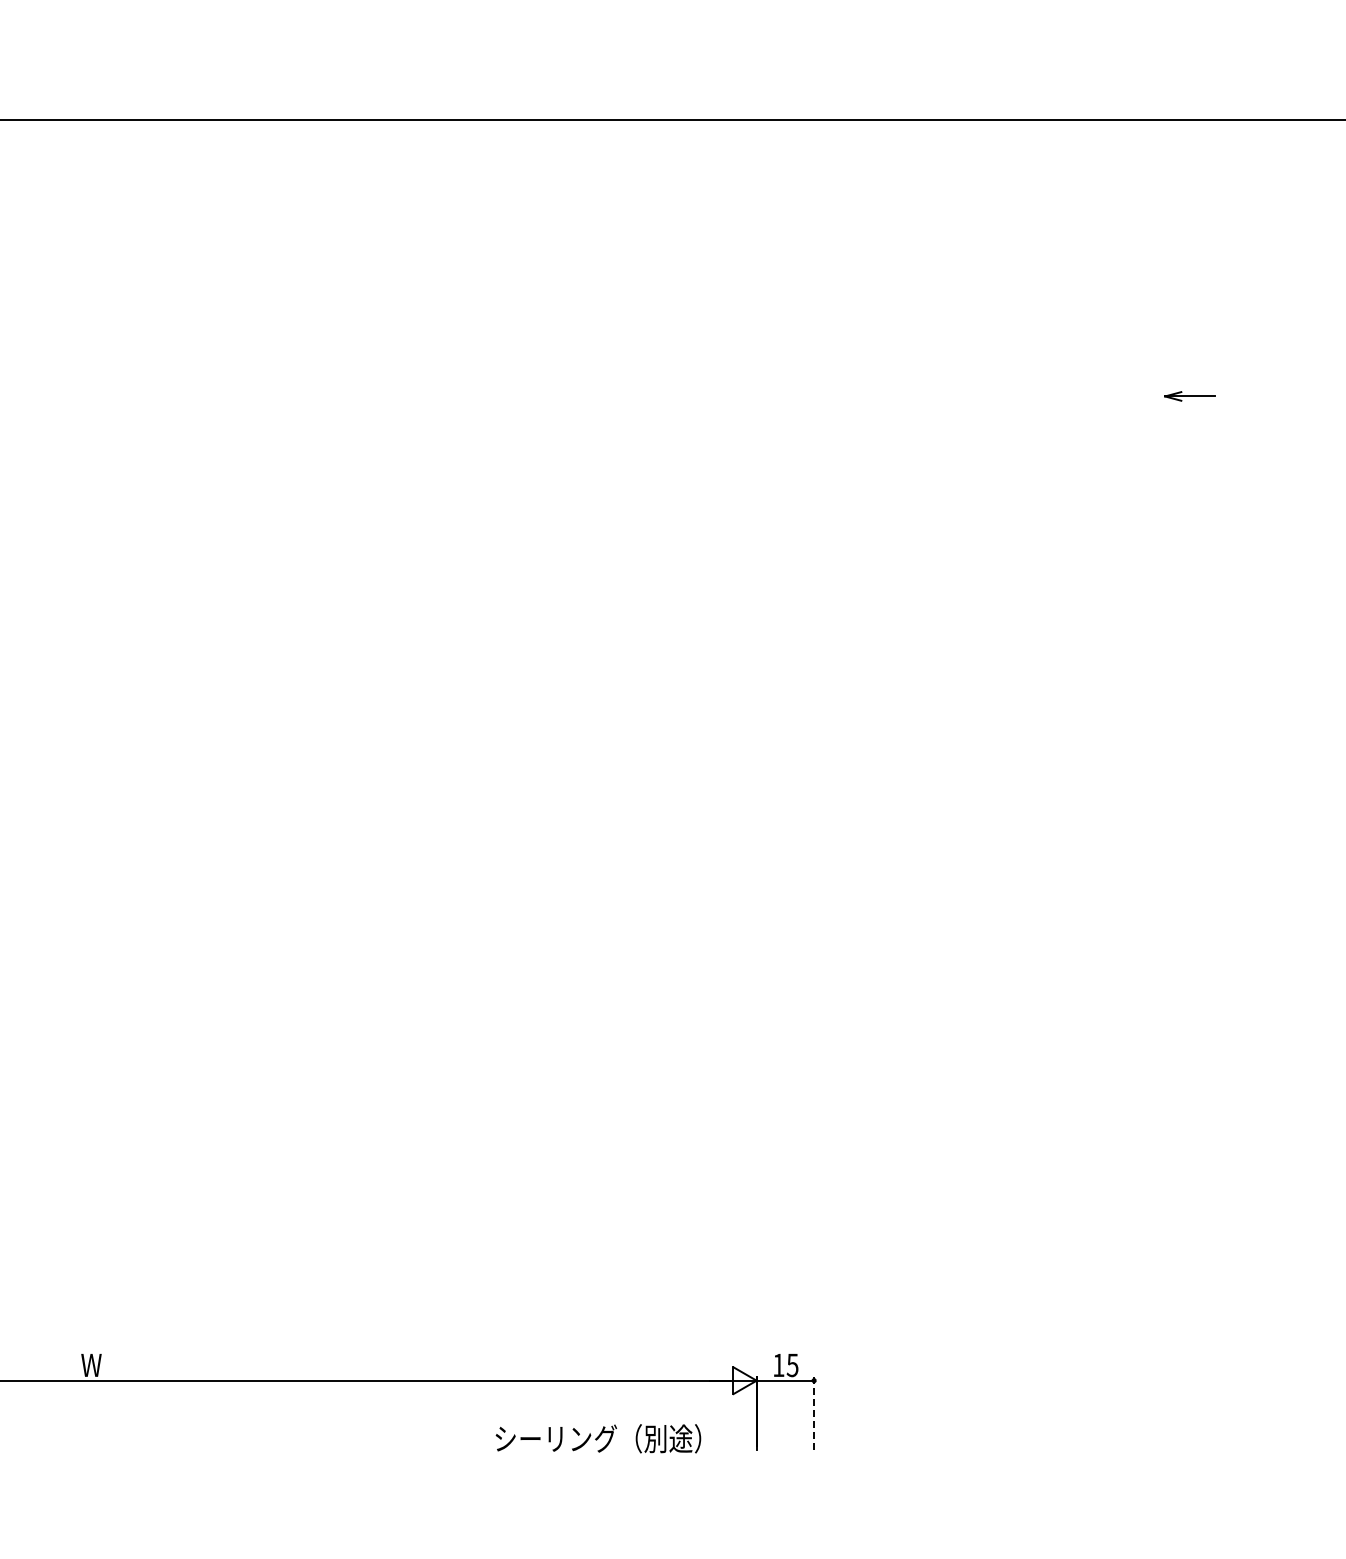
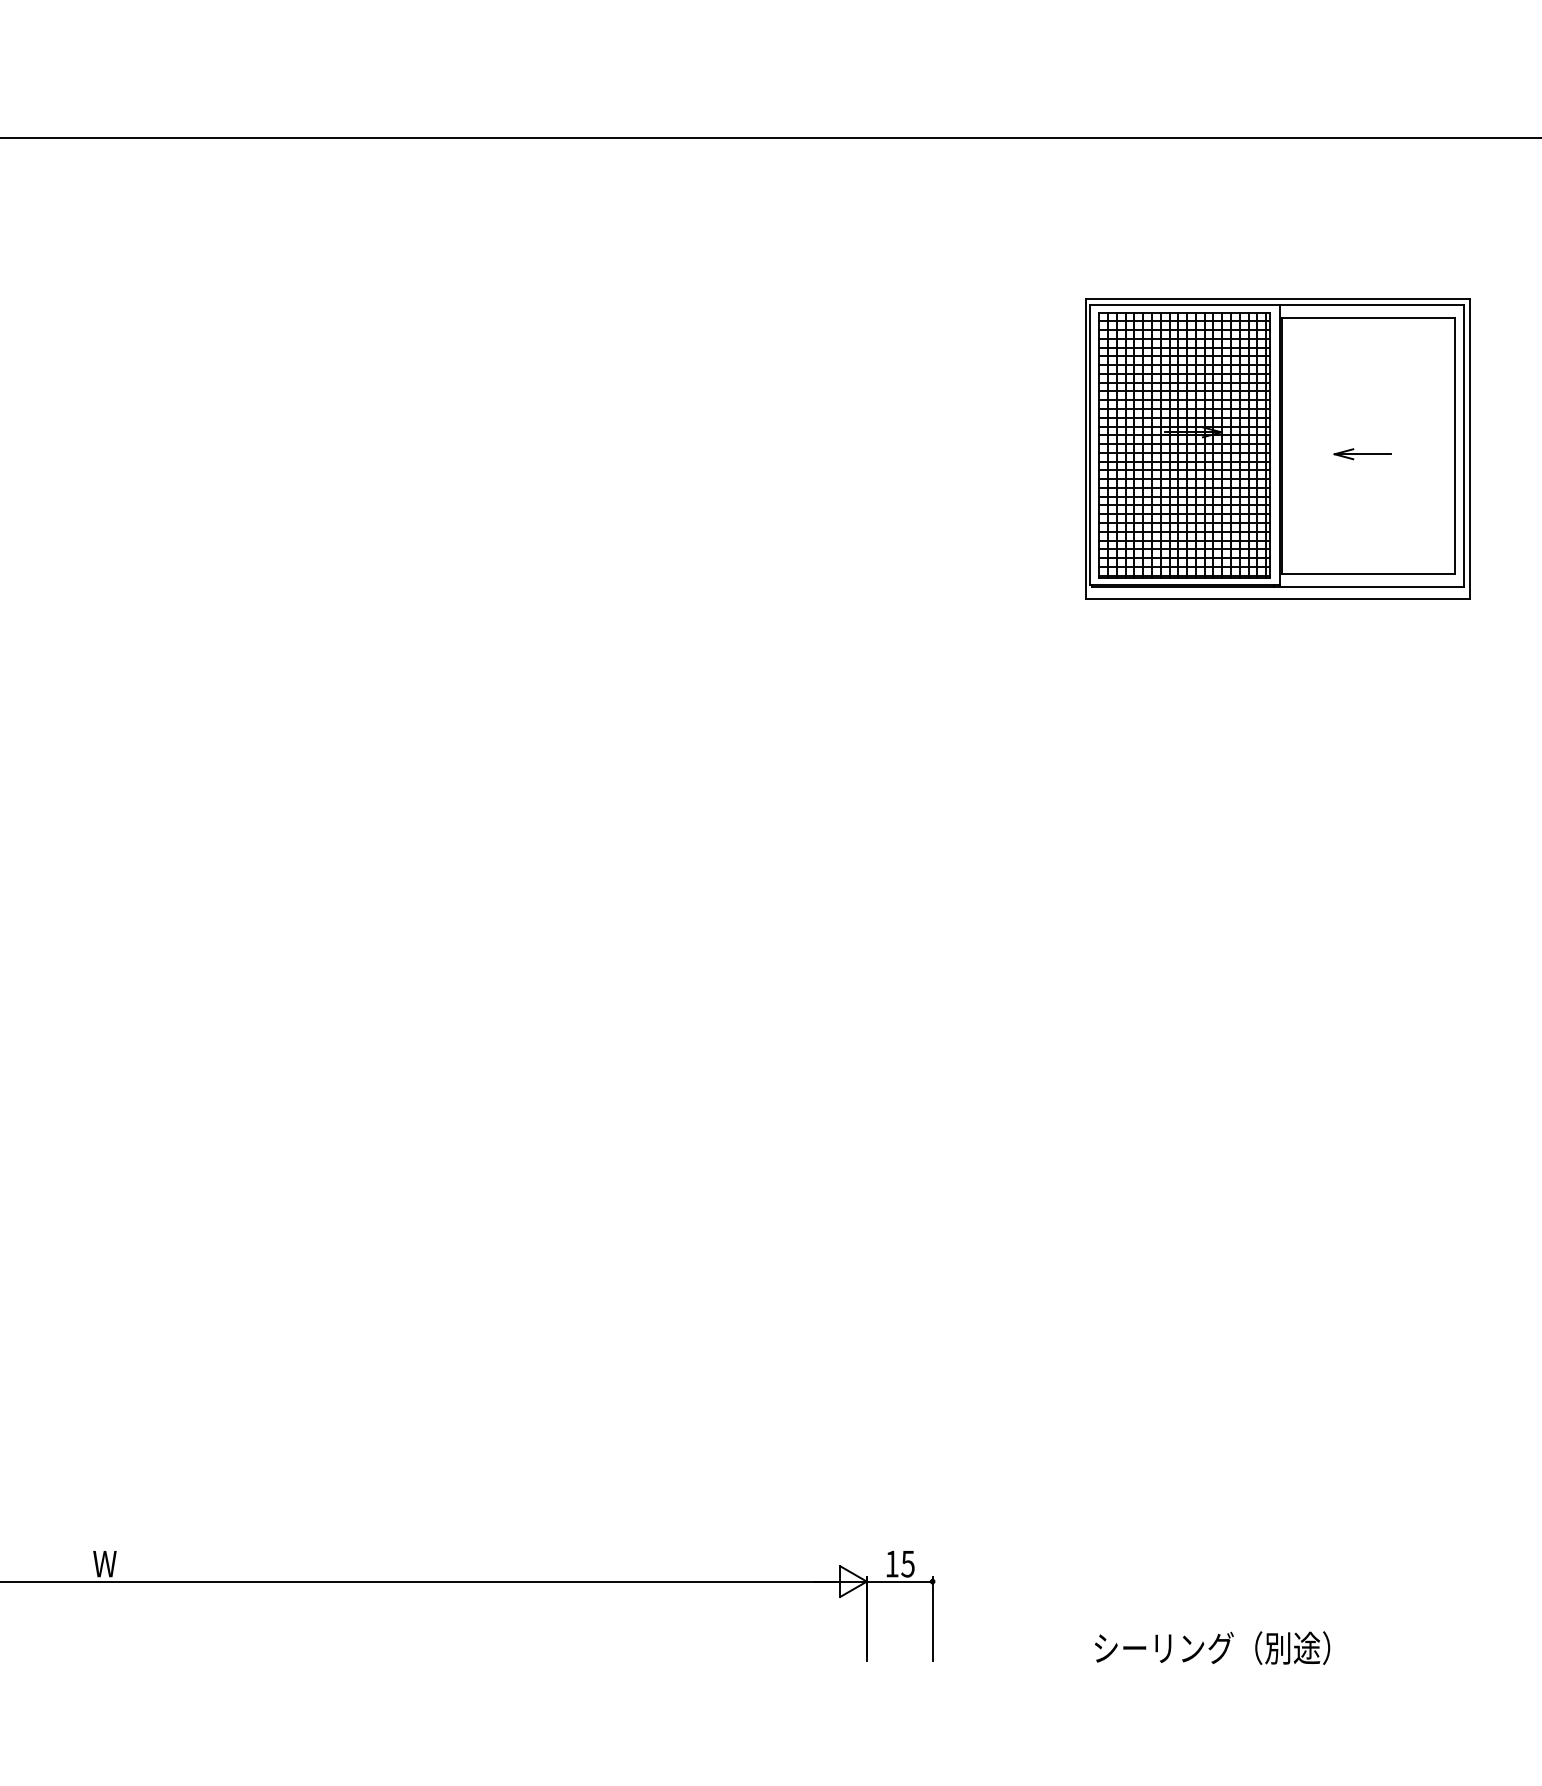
part: (1115, 391) -> (1277, 448), added
line: (814, 1412) -> (933, 1618), dashed -> solid
text: (598, 1438) -> (1212, 1647), moved

